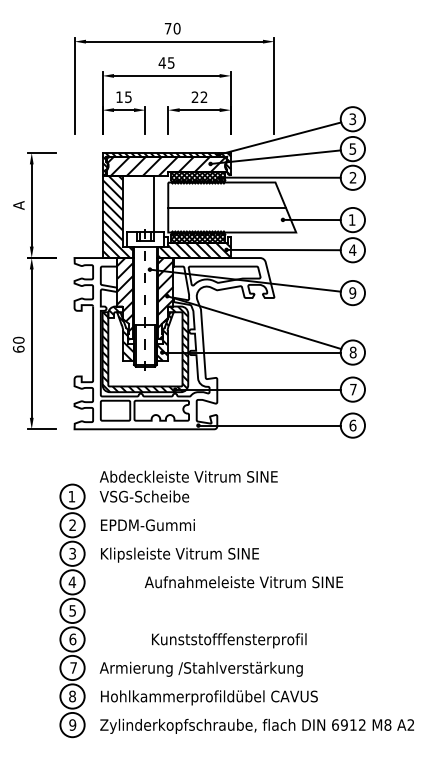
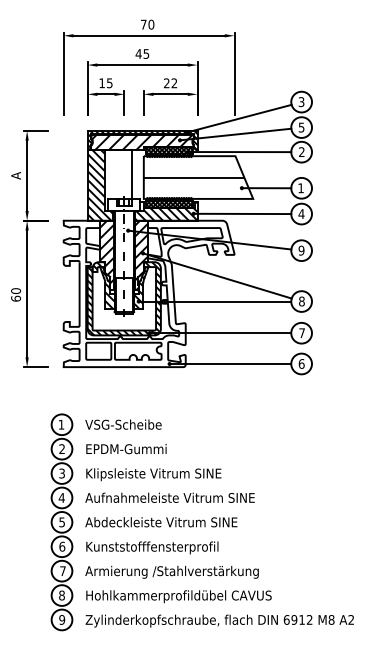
text: (188, 476) -> (161, 522), moved
text: (243, 582) -> (169, 498), moved
text: (229, 640) -> (152, 547), moved

